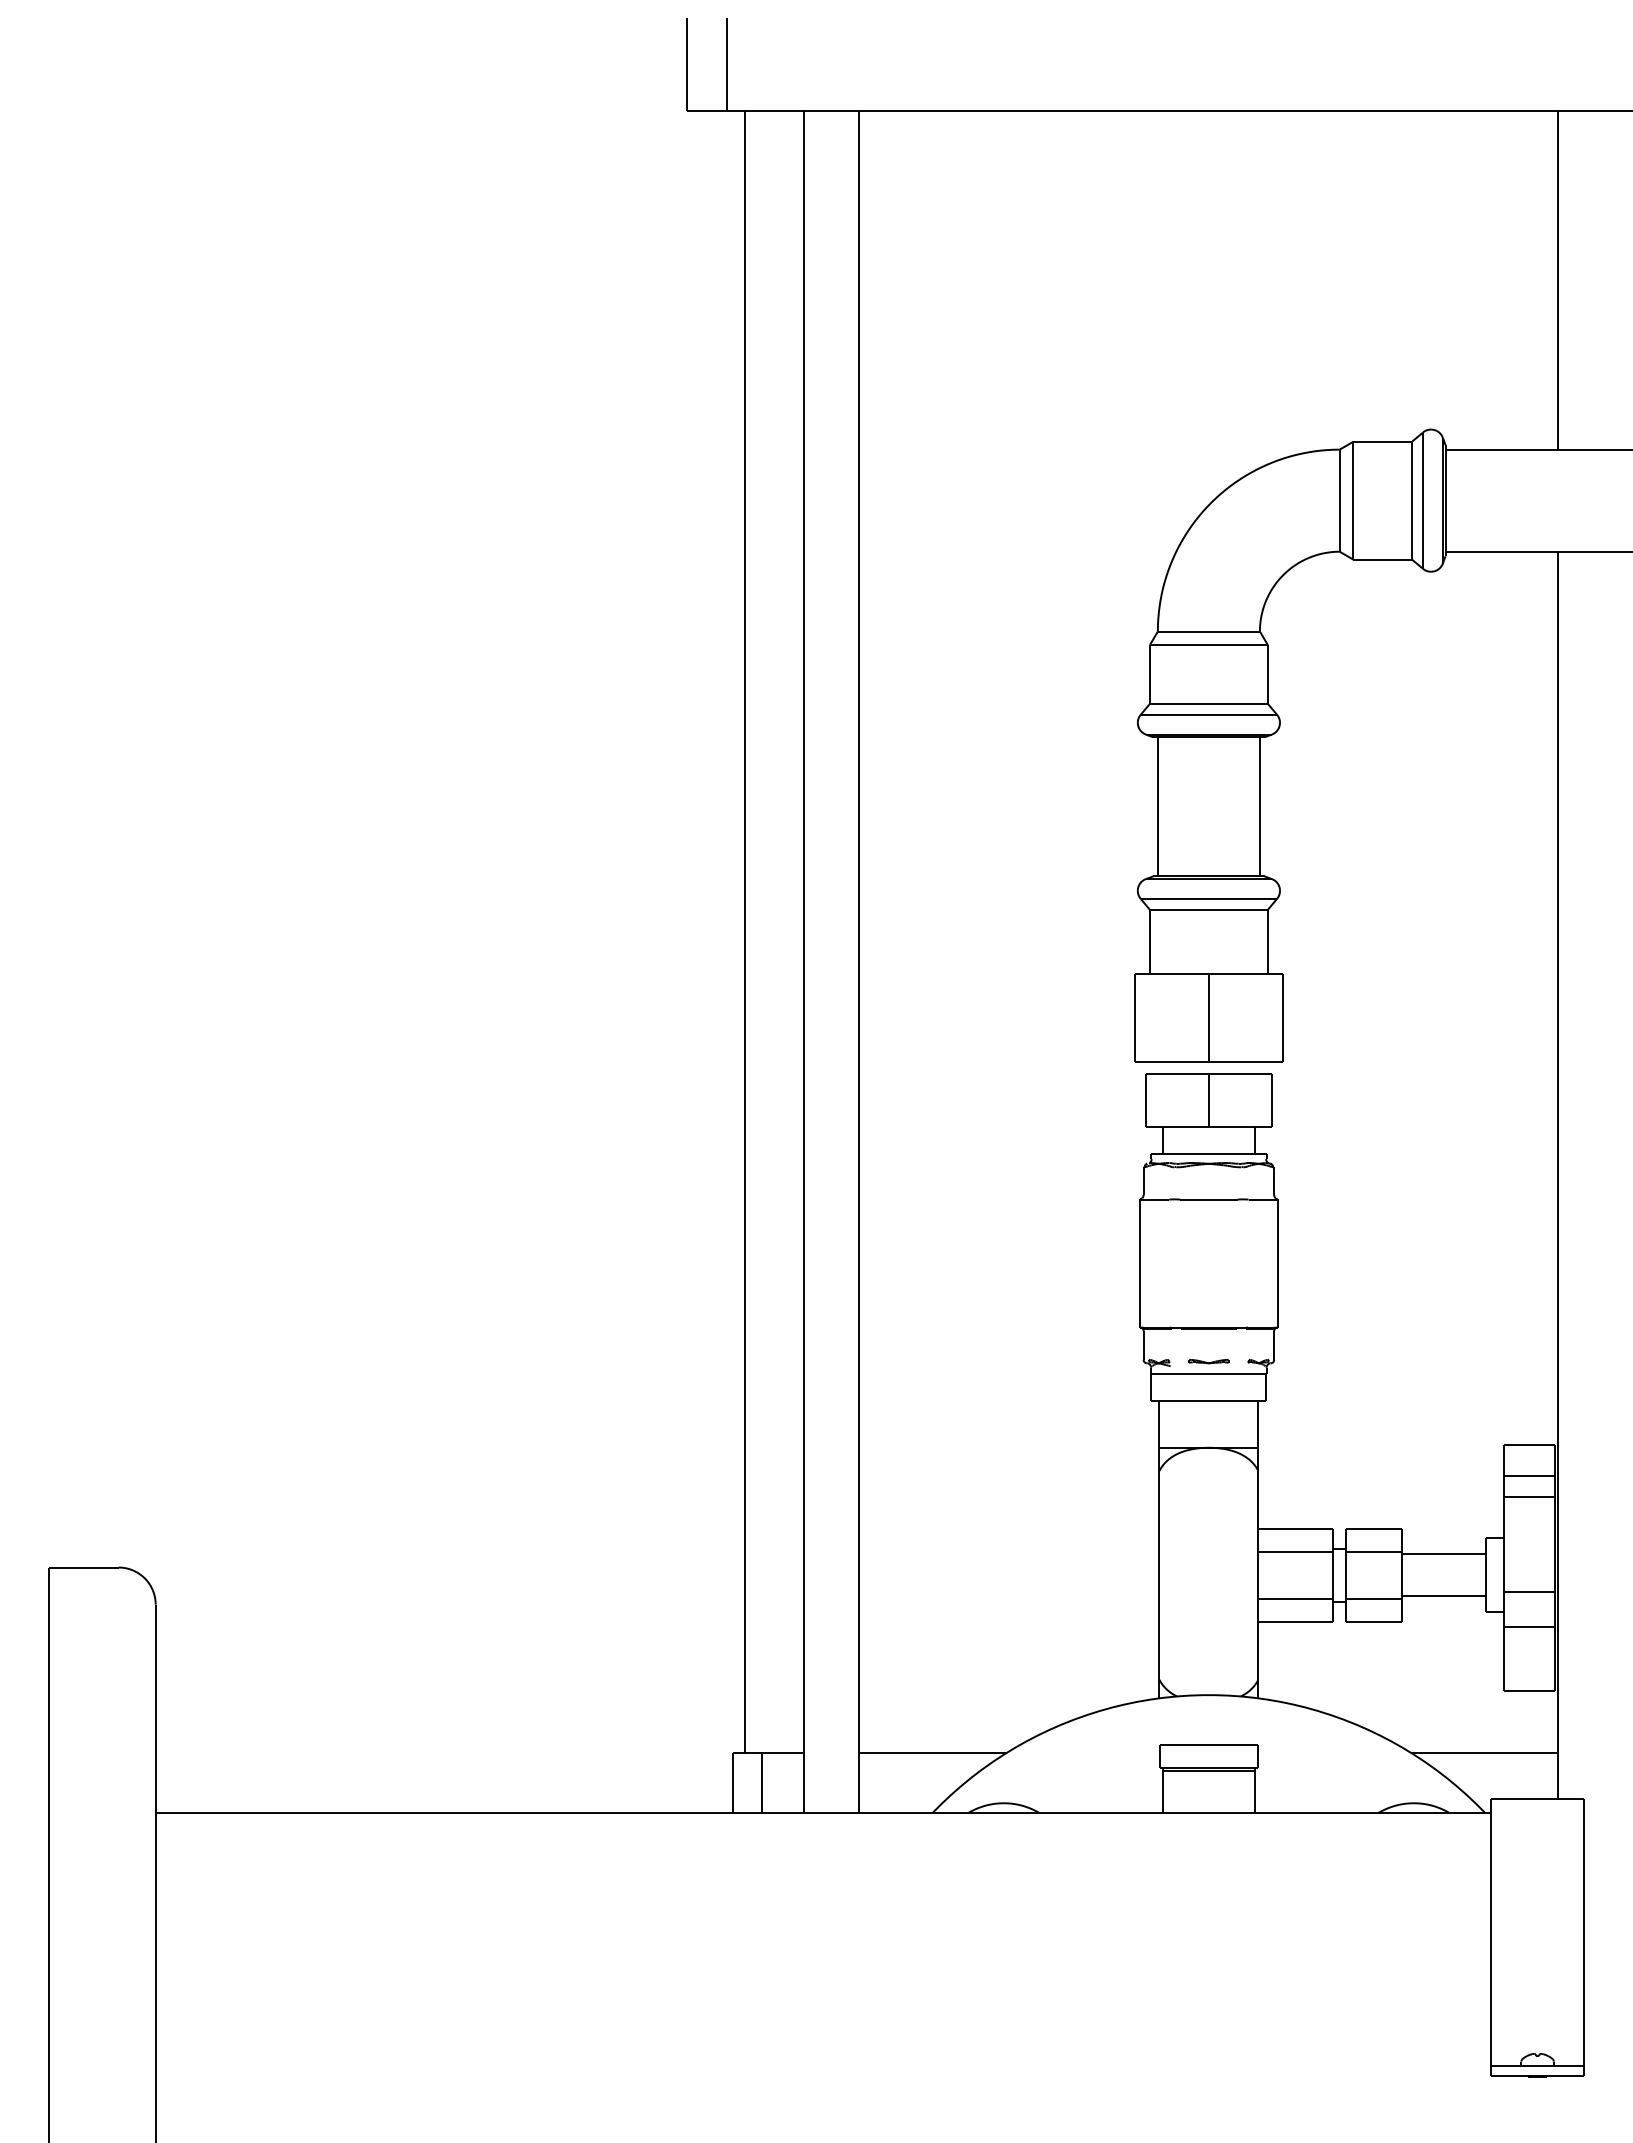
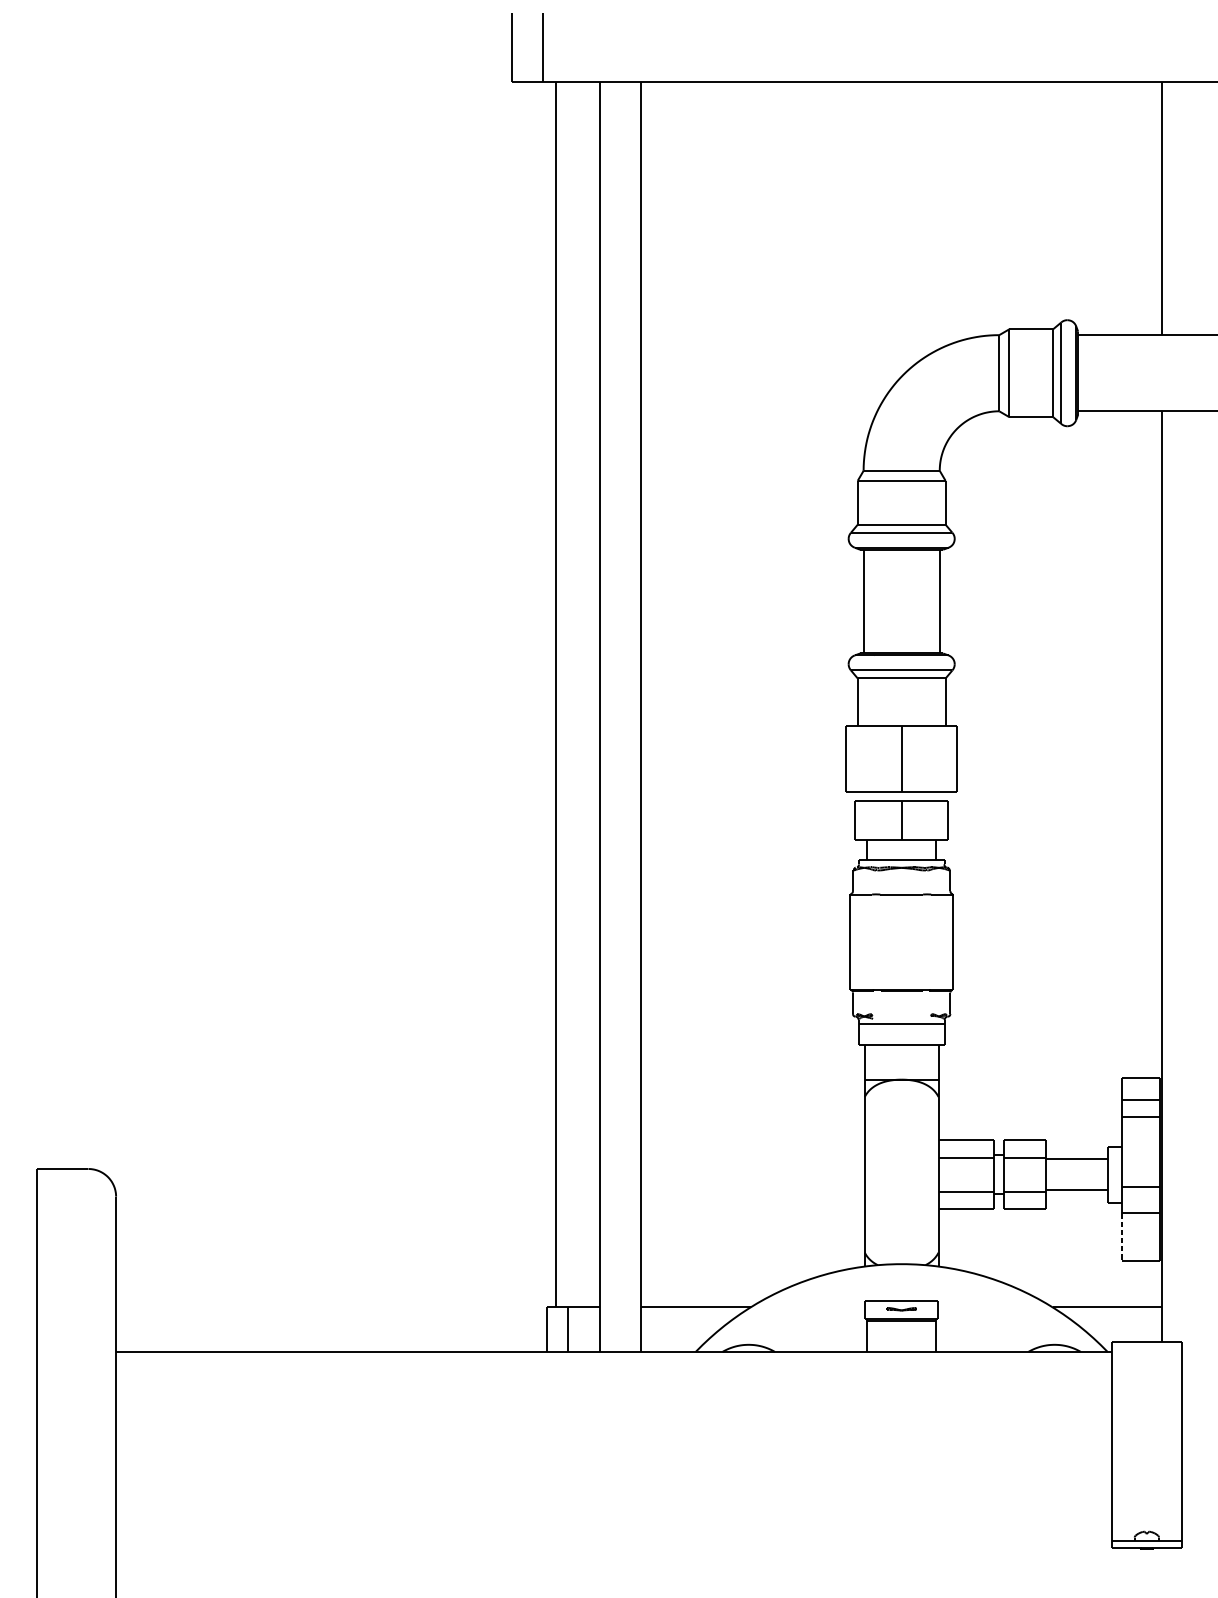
part: (1208, 1361) -> (901, 1309), moved
line: (1504, 1659) -> (1122, 1237), solid -> dashed

